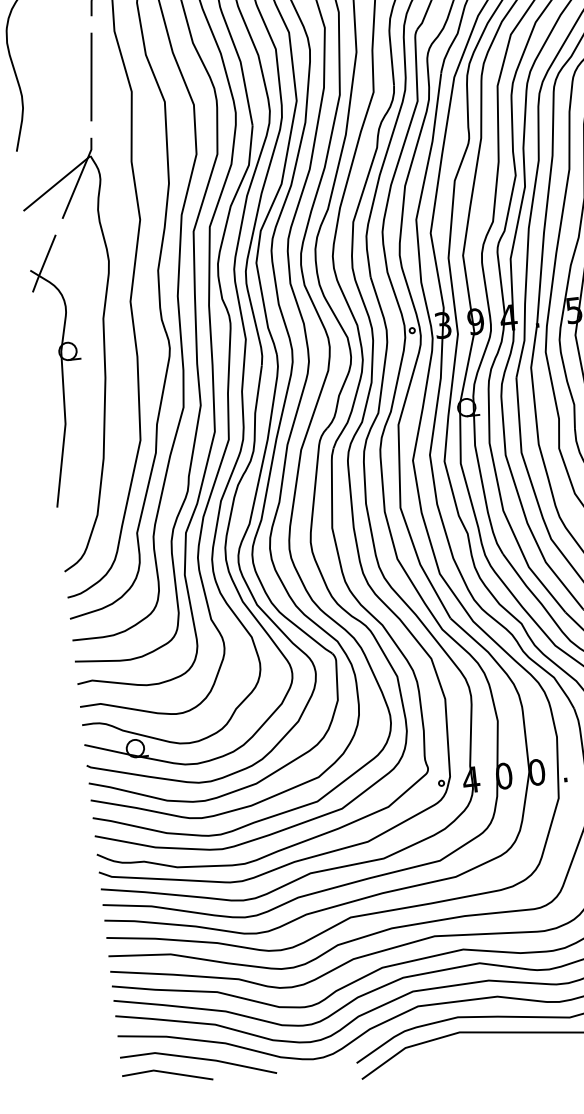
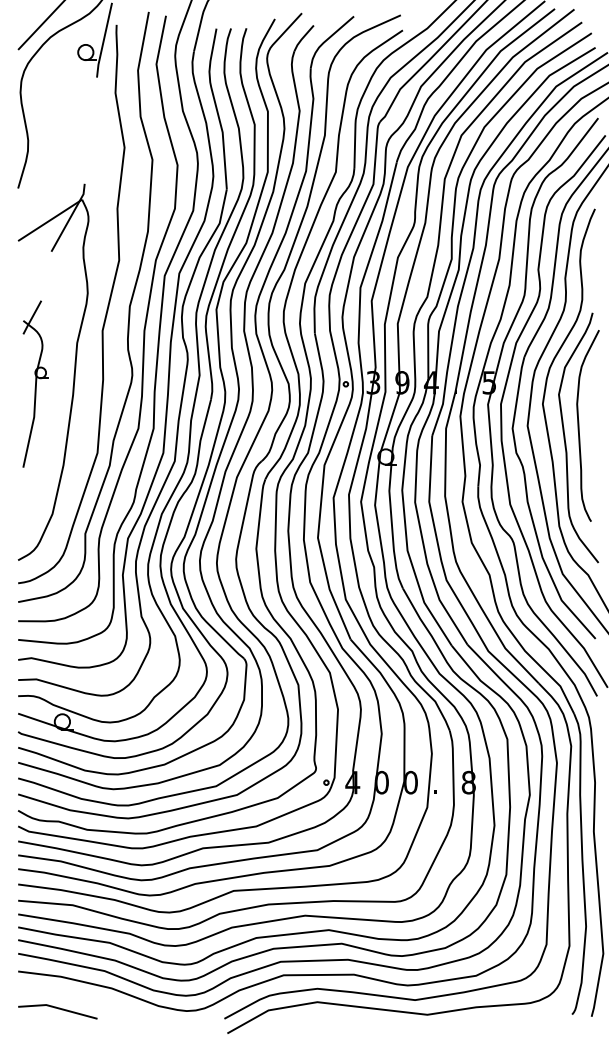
line: (91, 76) -> (90, 130), removed
part: (61, 369) -> (35, 383), size x0.7
line: (199, 1060) -> (87, 1000), removed

